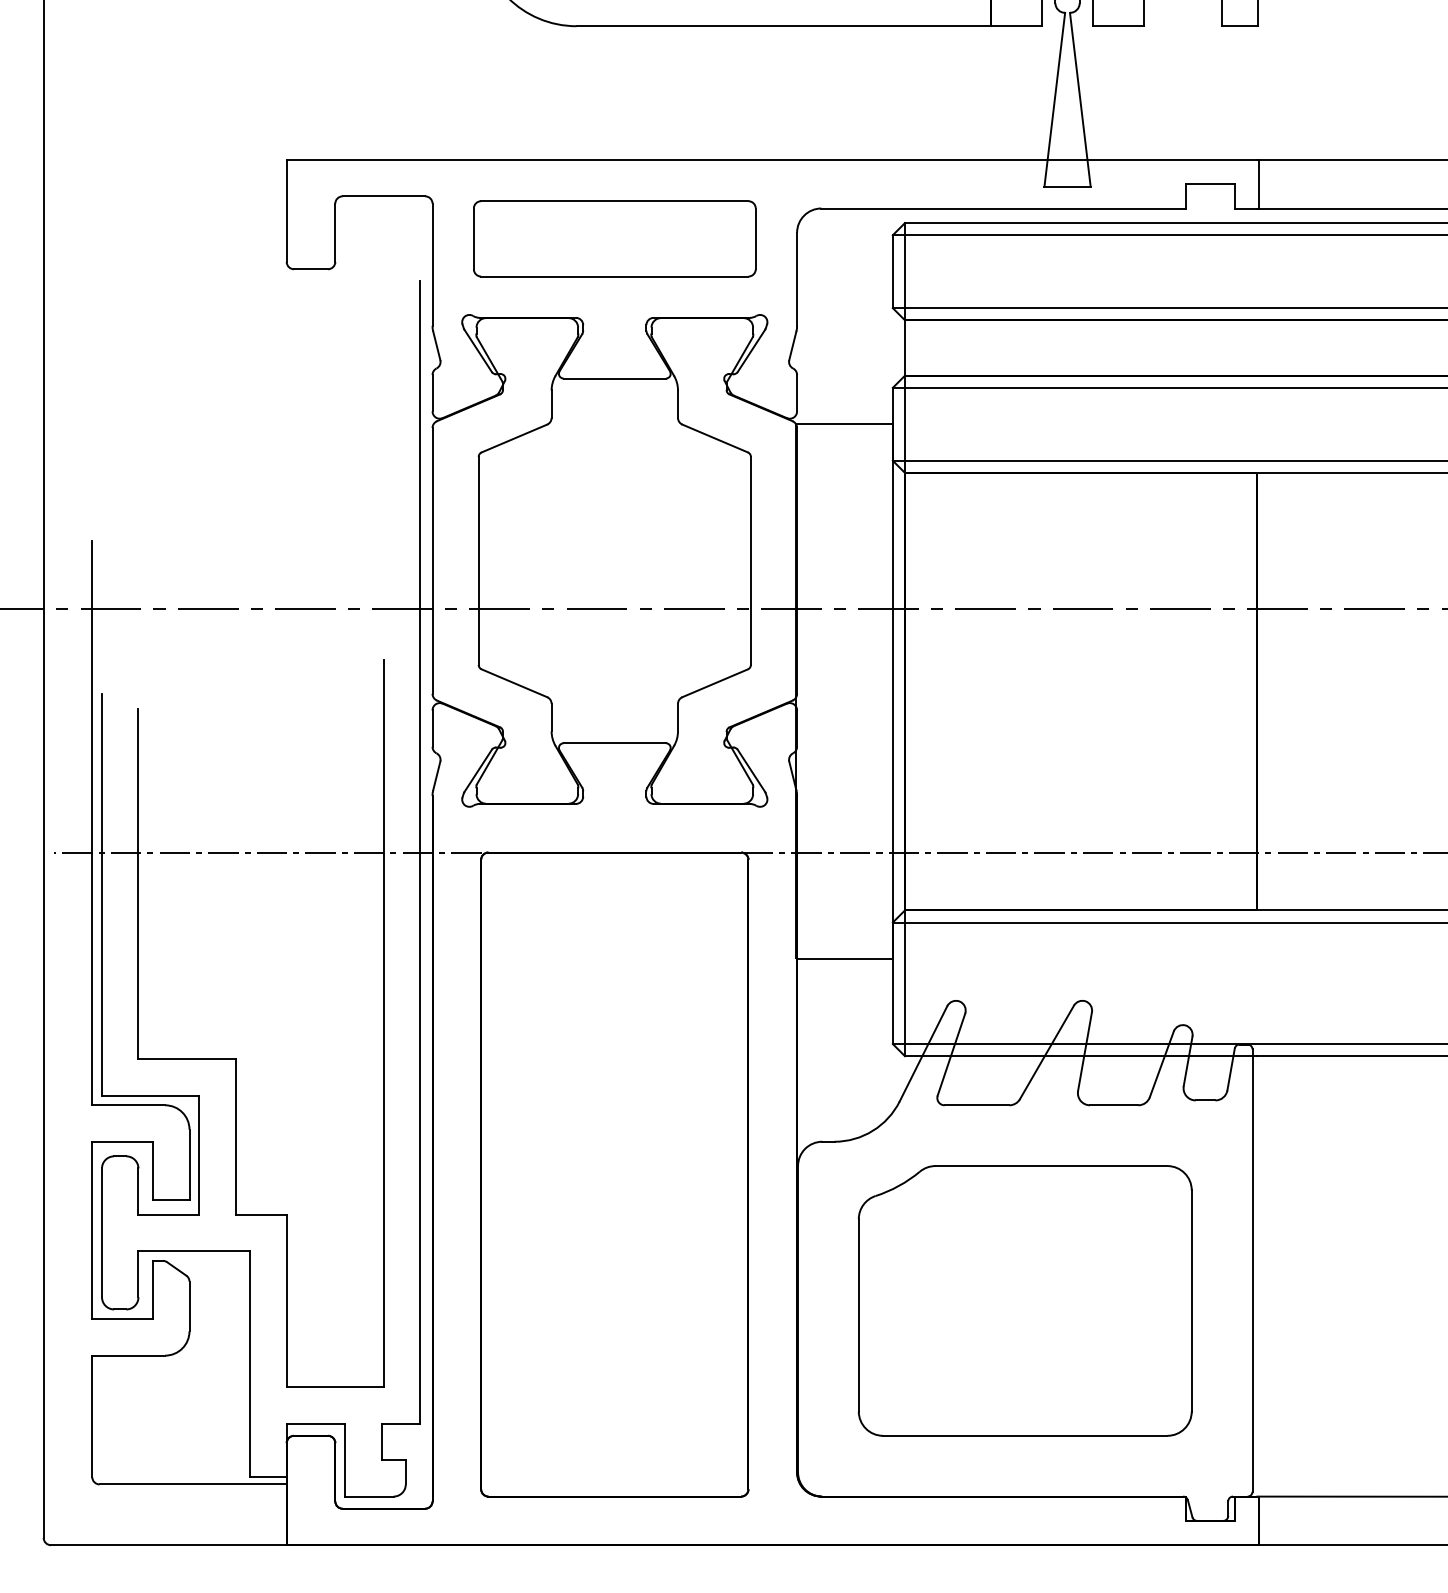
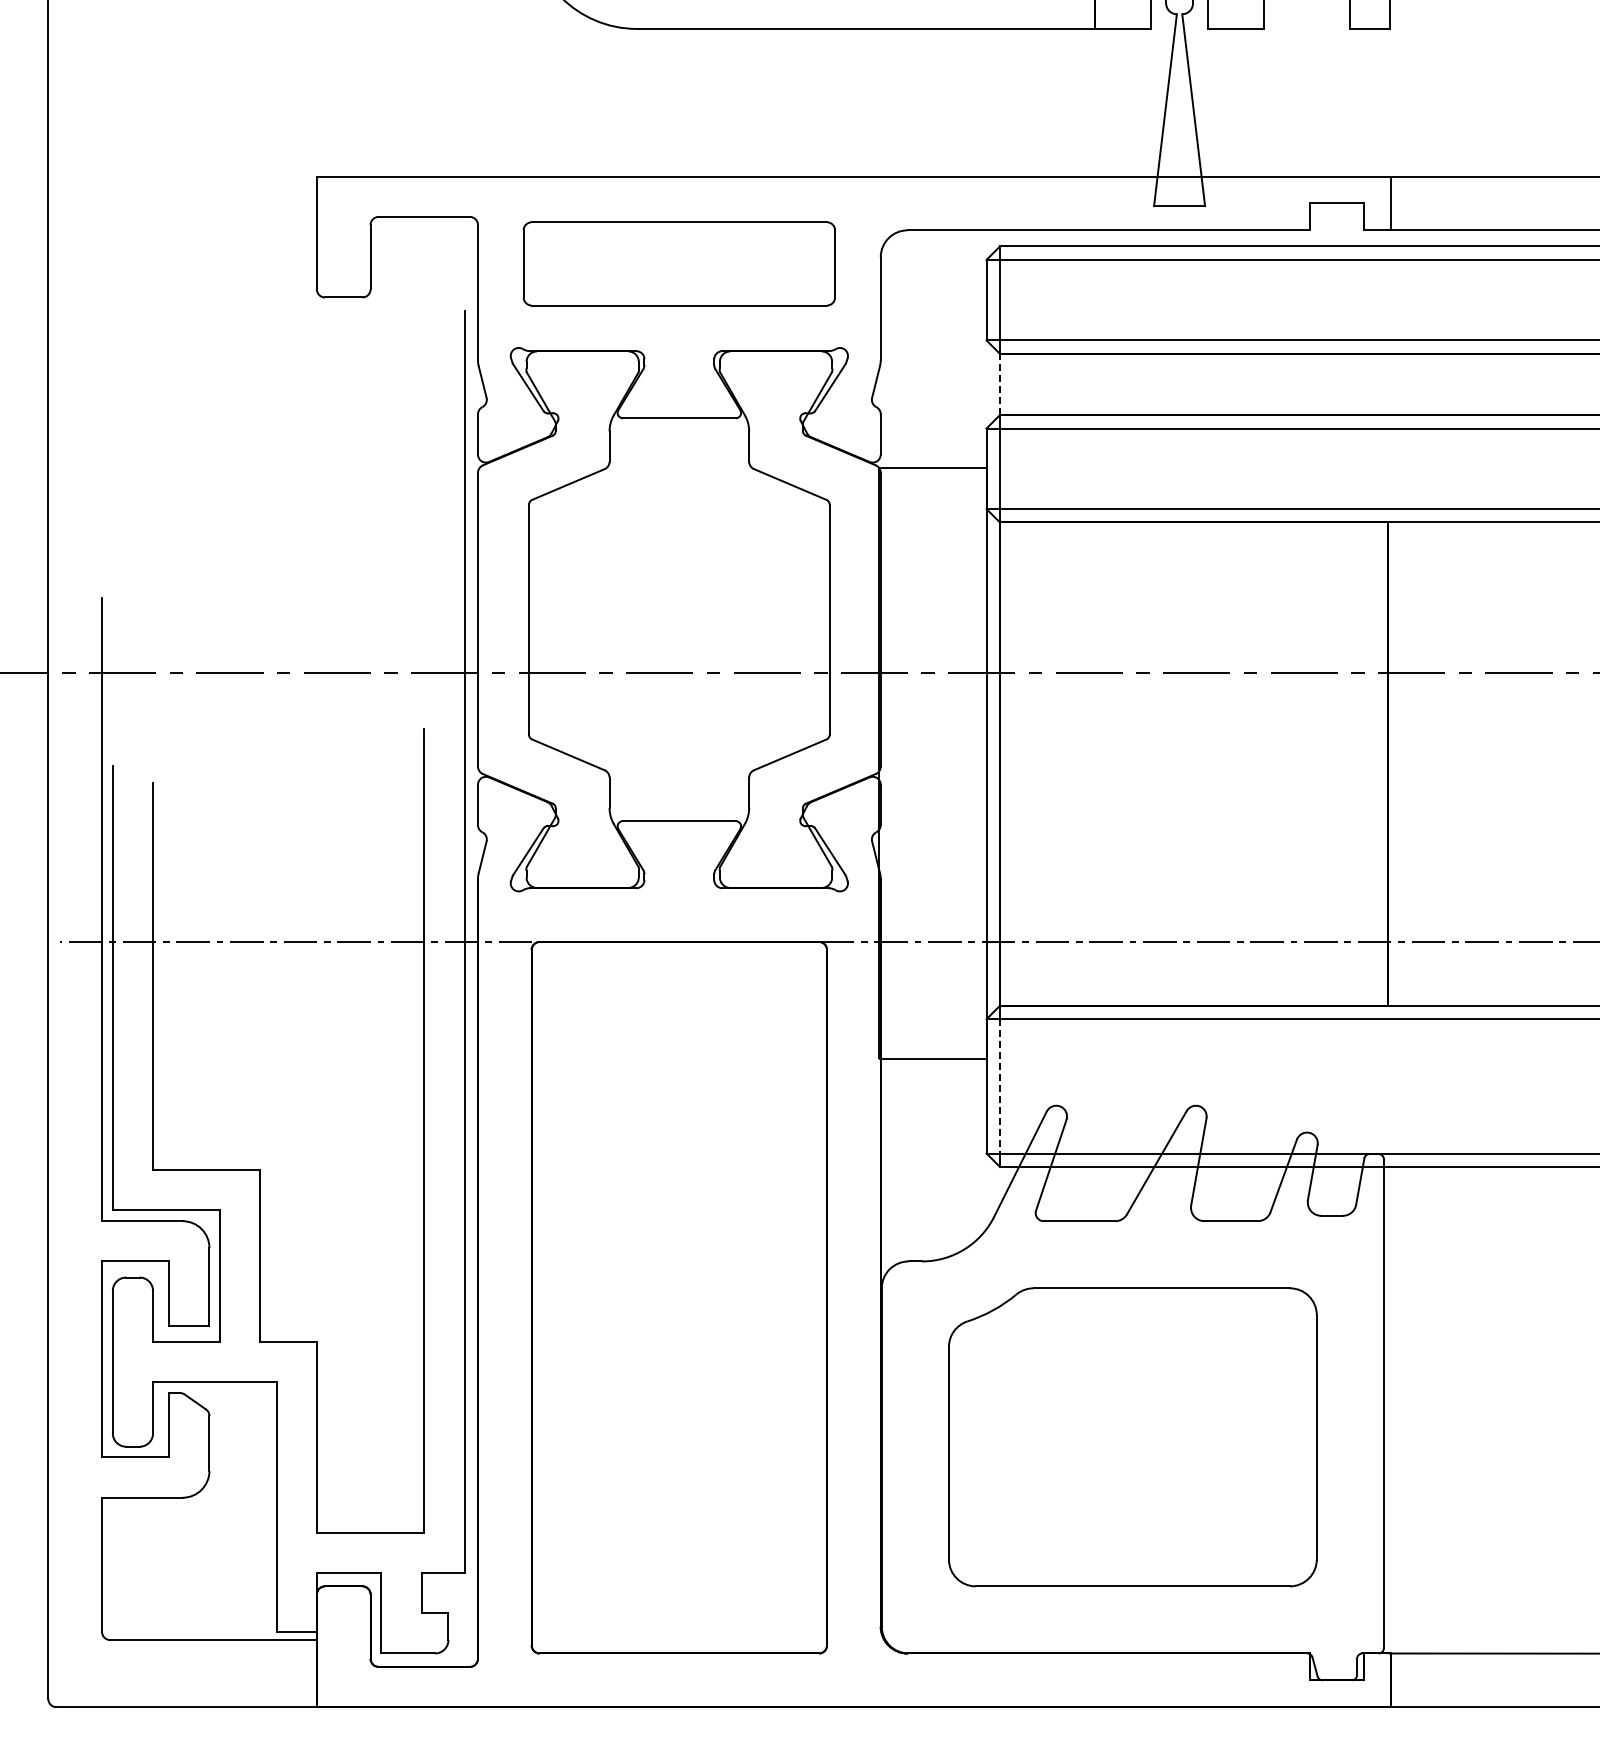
line: (904, 348) -> (999, 384), solid -> dashed
line: (904, 983) -> (999, 1086), solid -> dashed

